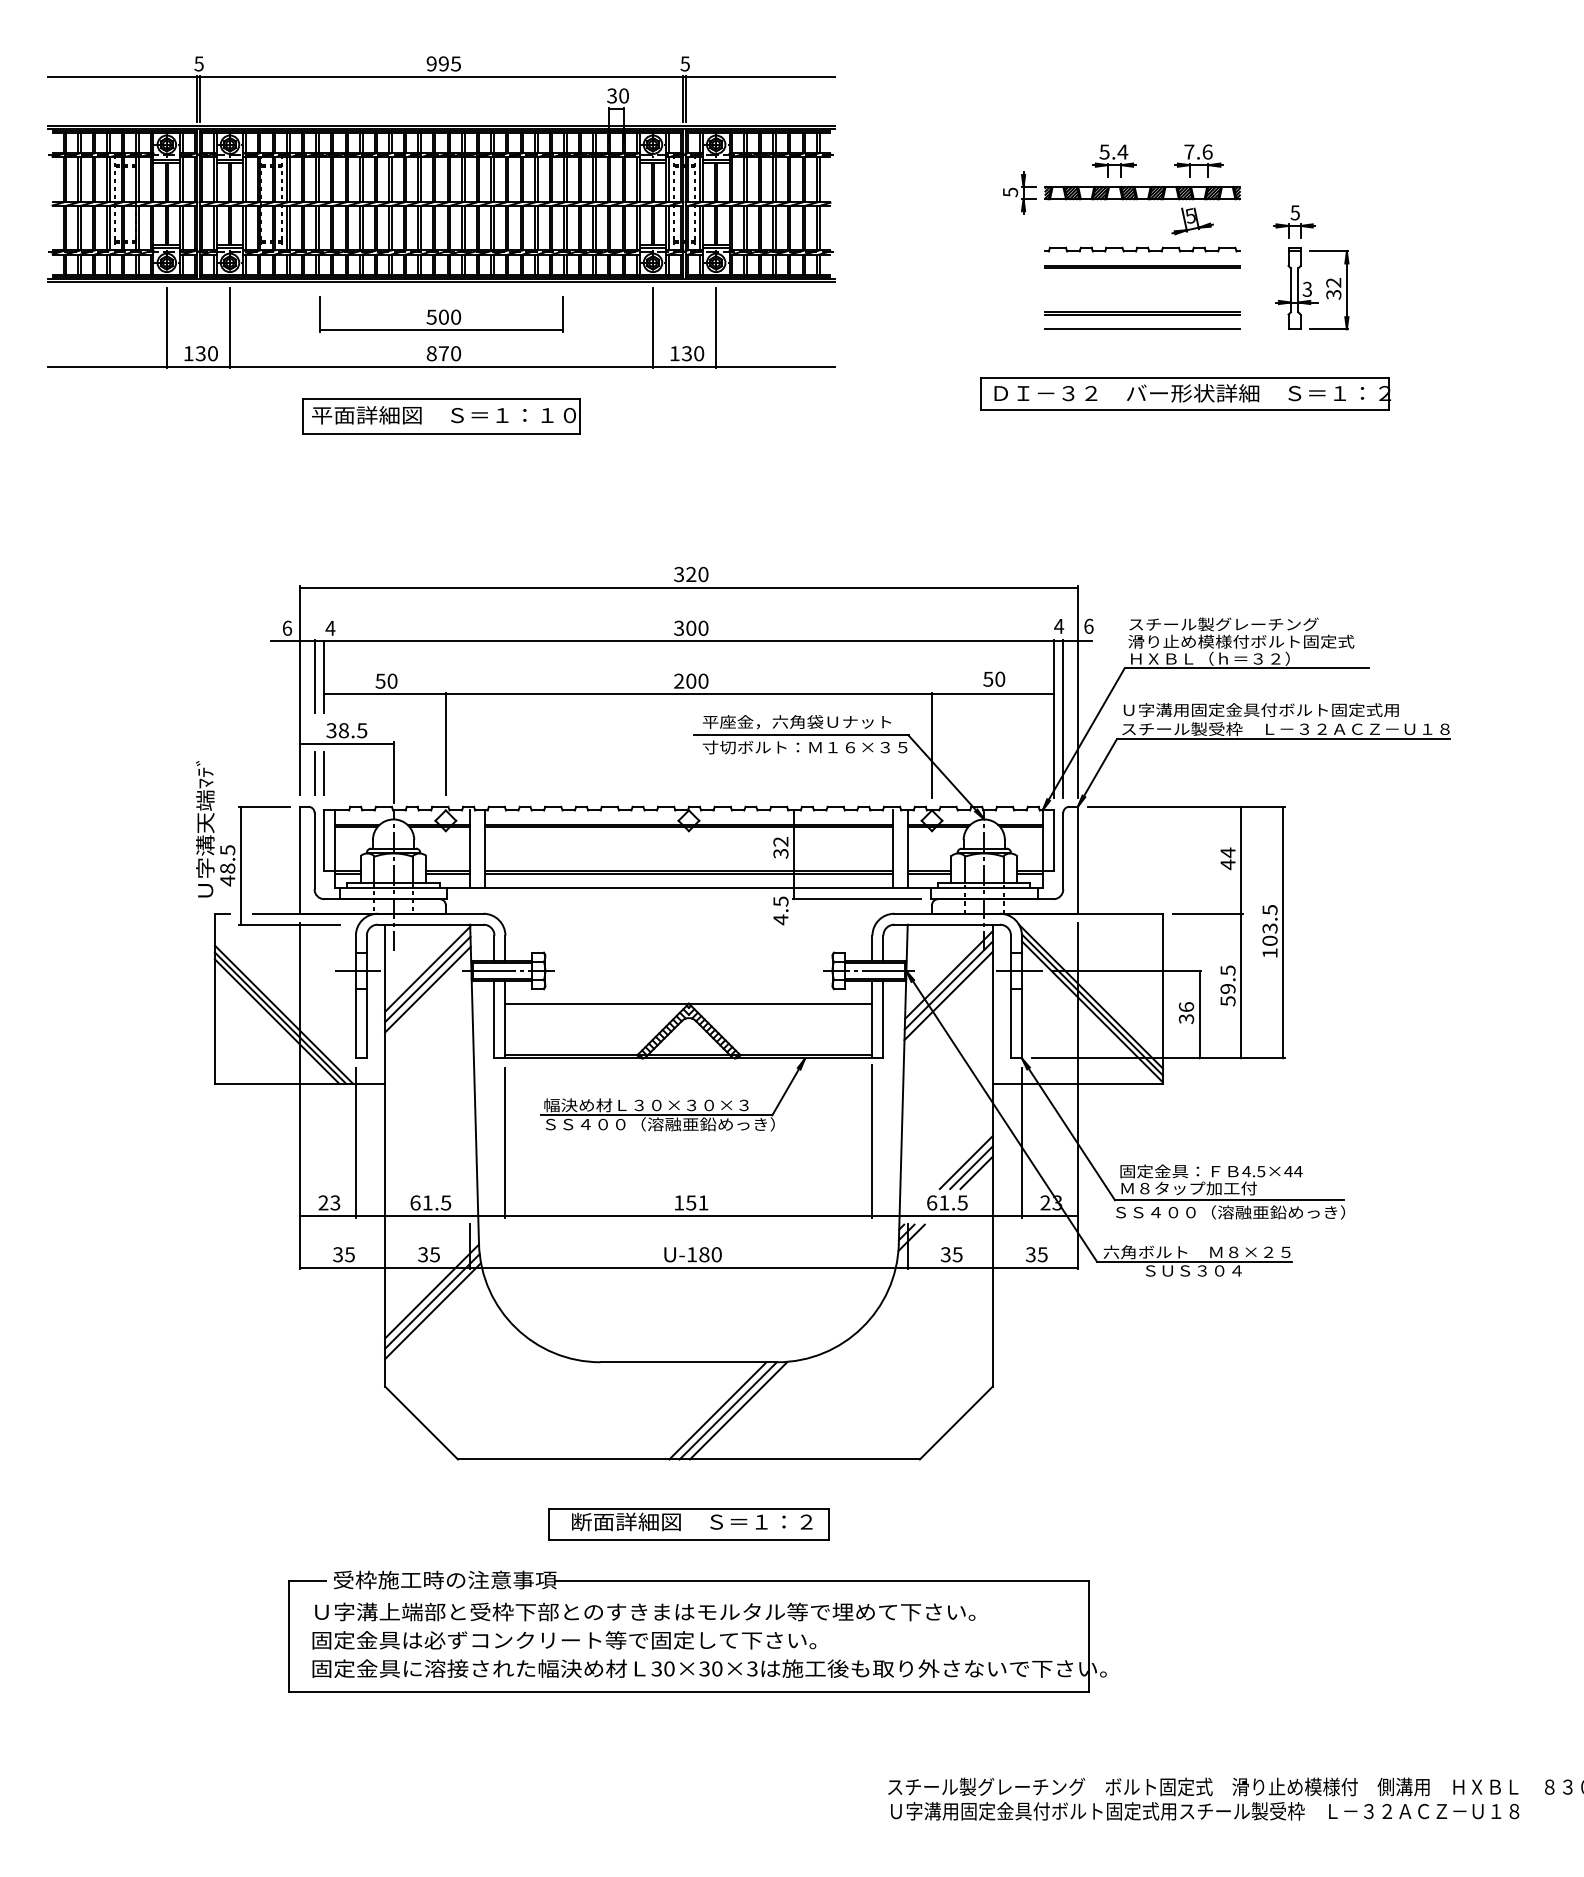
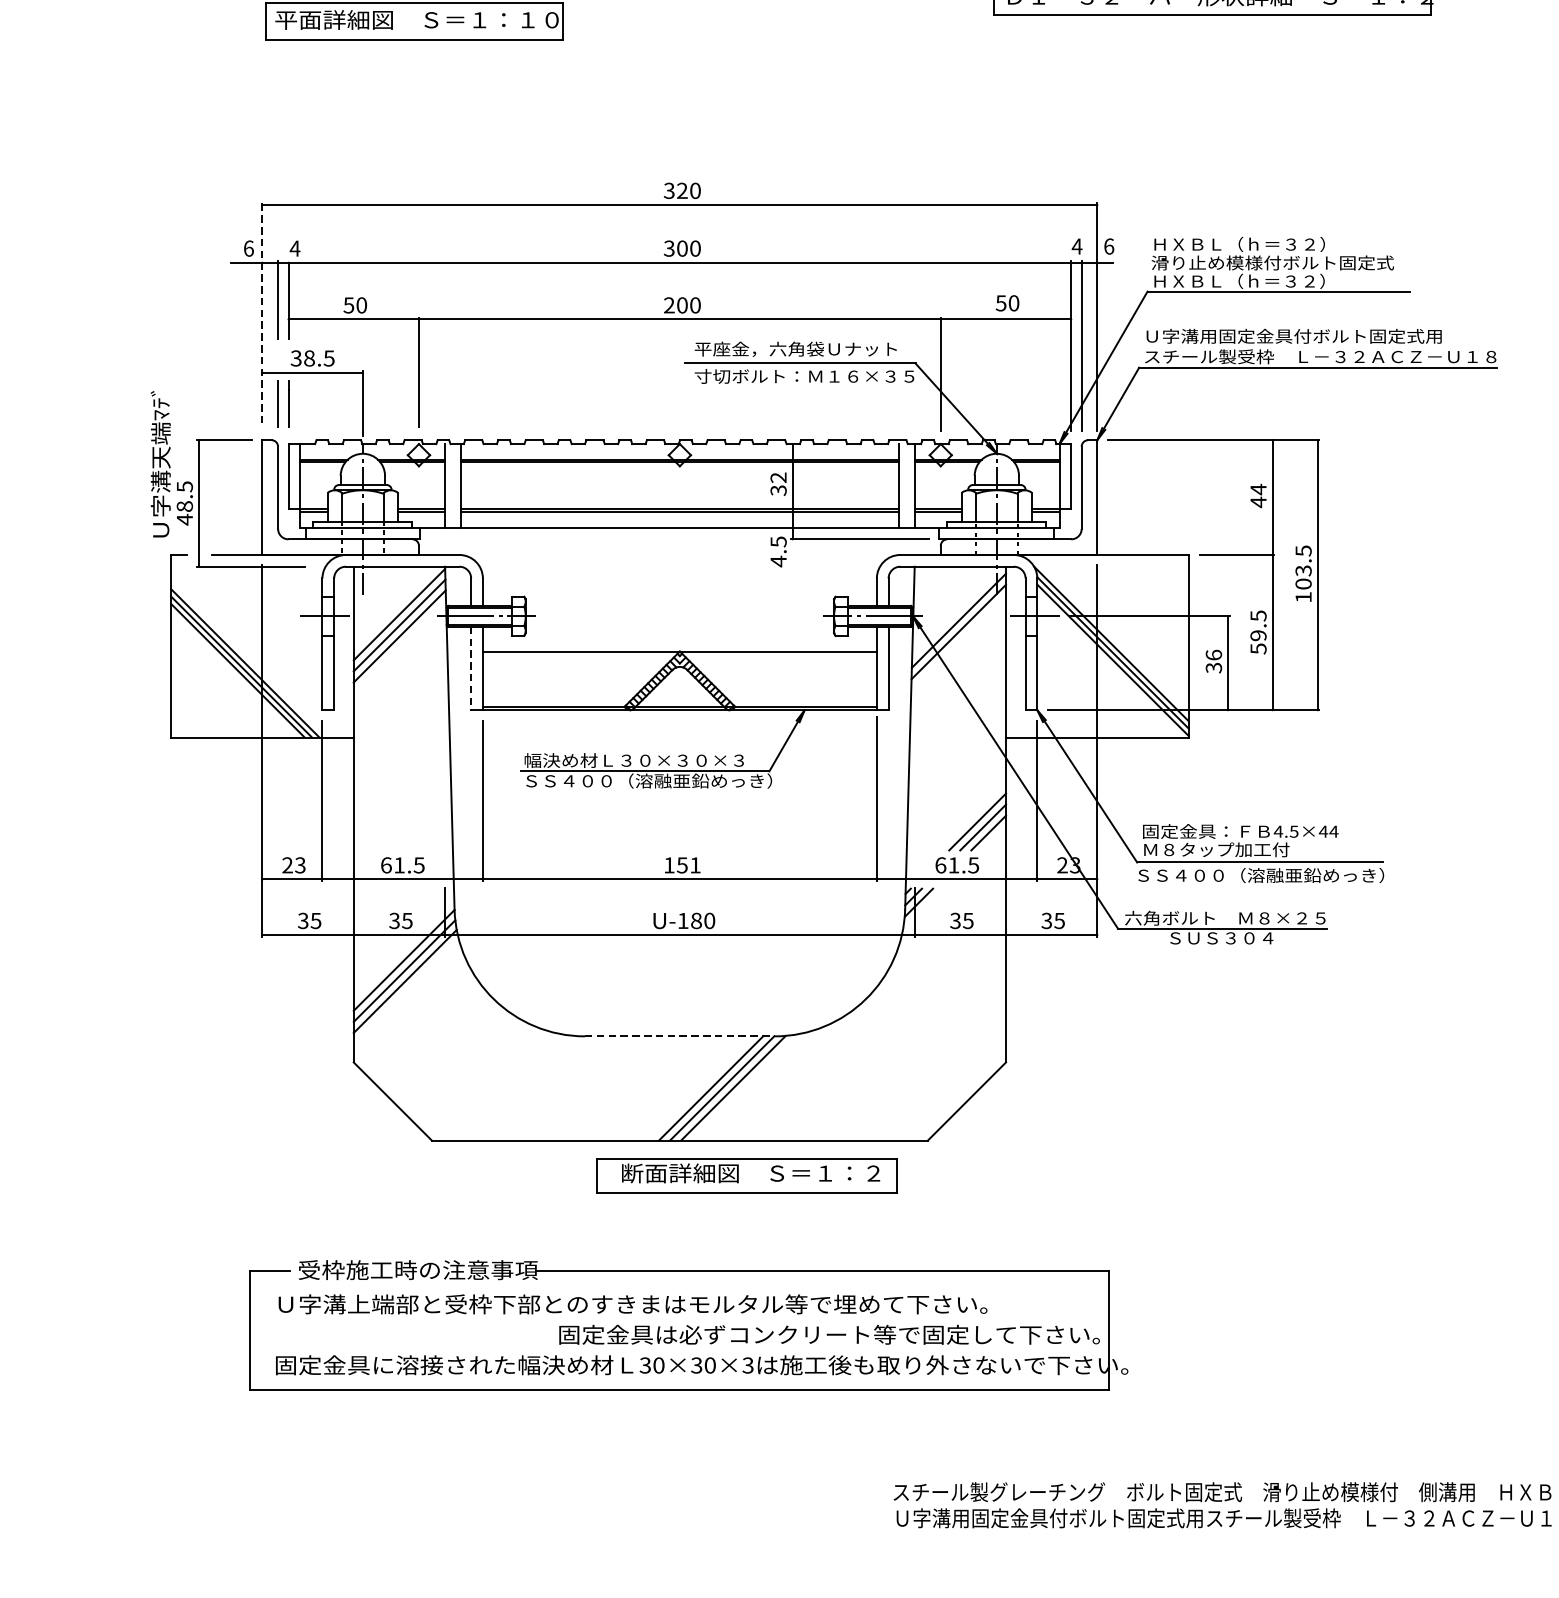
text: (1223, 624) -> (1253, 244), スチール製グレーチング -> ＨＸＢＬ（ｈ＝３２）
line: (300, 690) -> (262, 315), solid -> dashed
line: (948, 995) -> (958, 642), removed
line: (494, 1019) -> (471, 668), solid -> dashed
line: (689, 1362) -> (680, 1036), solid -> dashed
part: (688, 1524) -> (747, 1176), moved
text: (564, 1640) -> (829, 1334), moved

